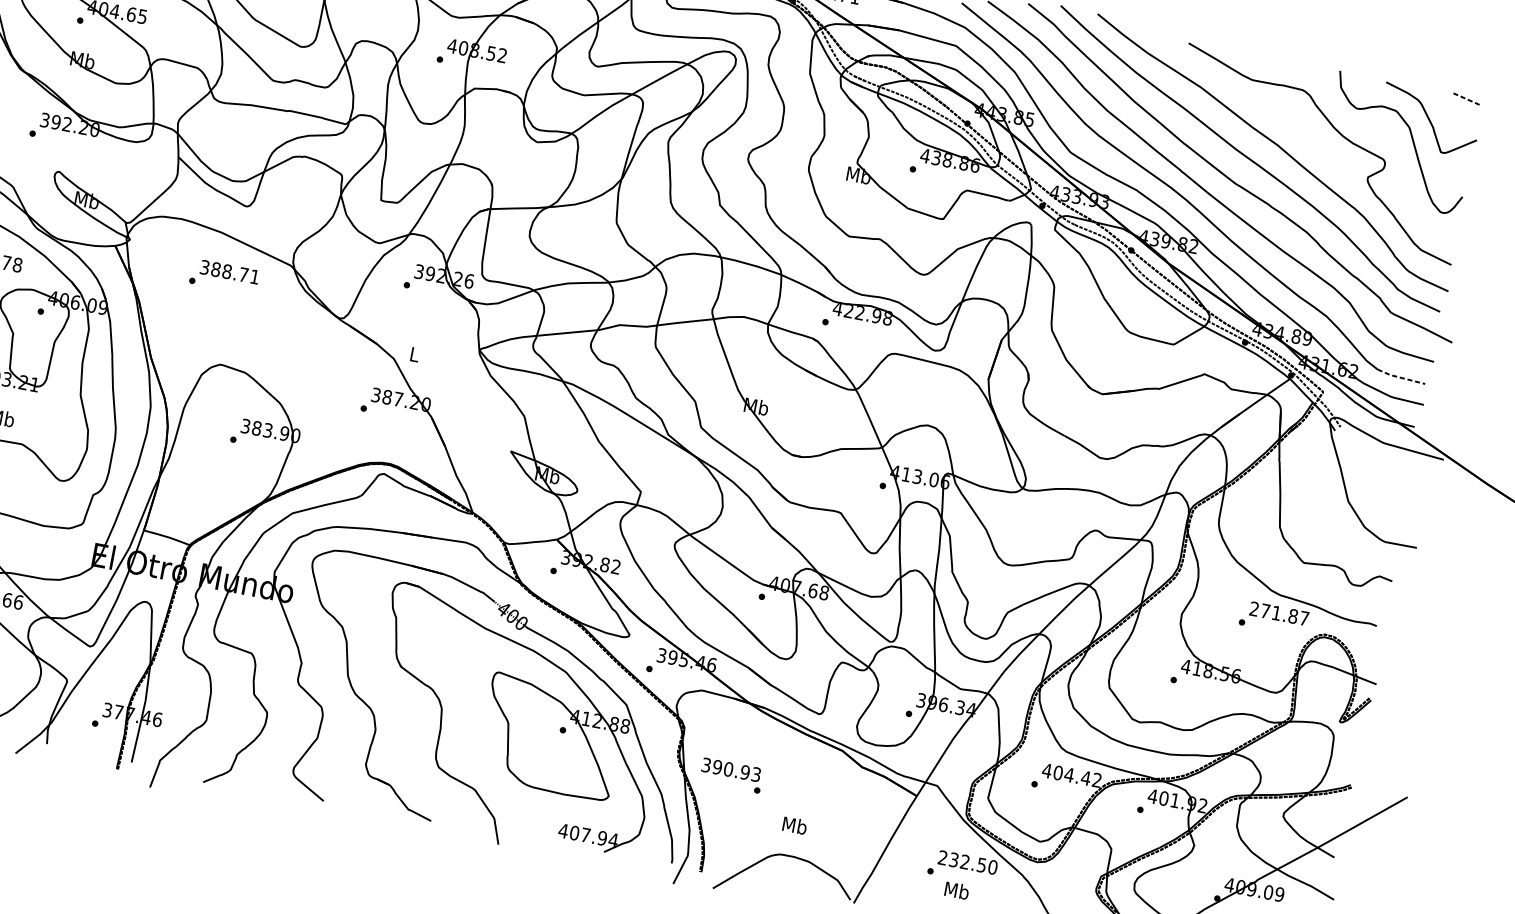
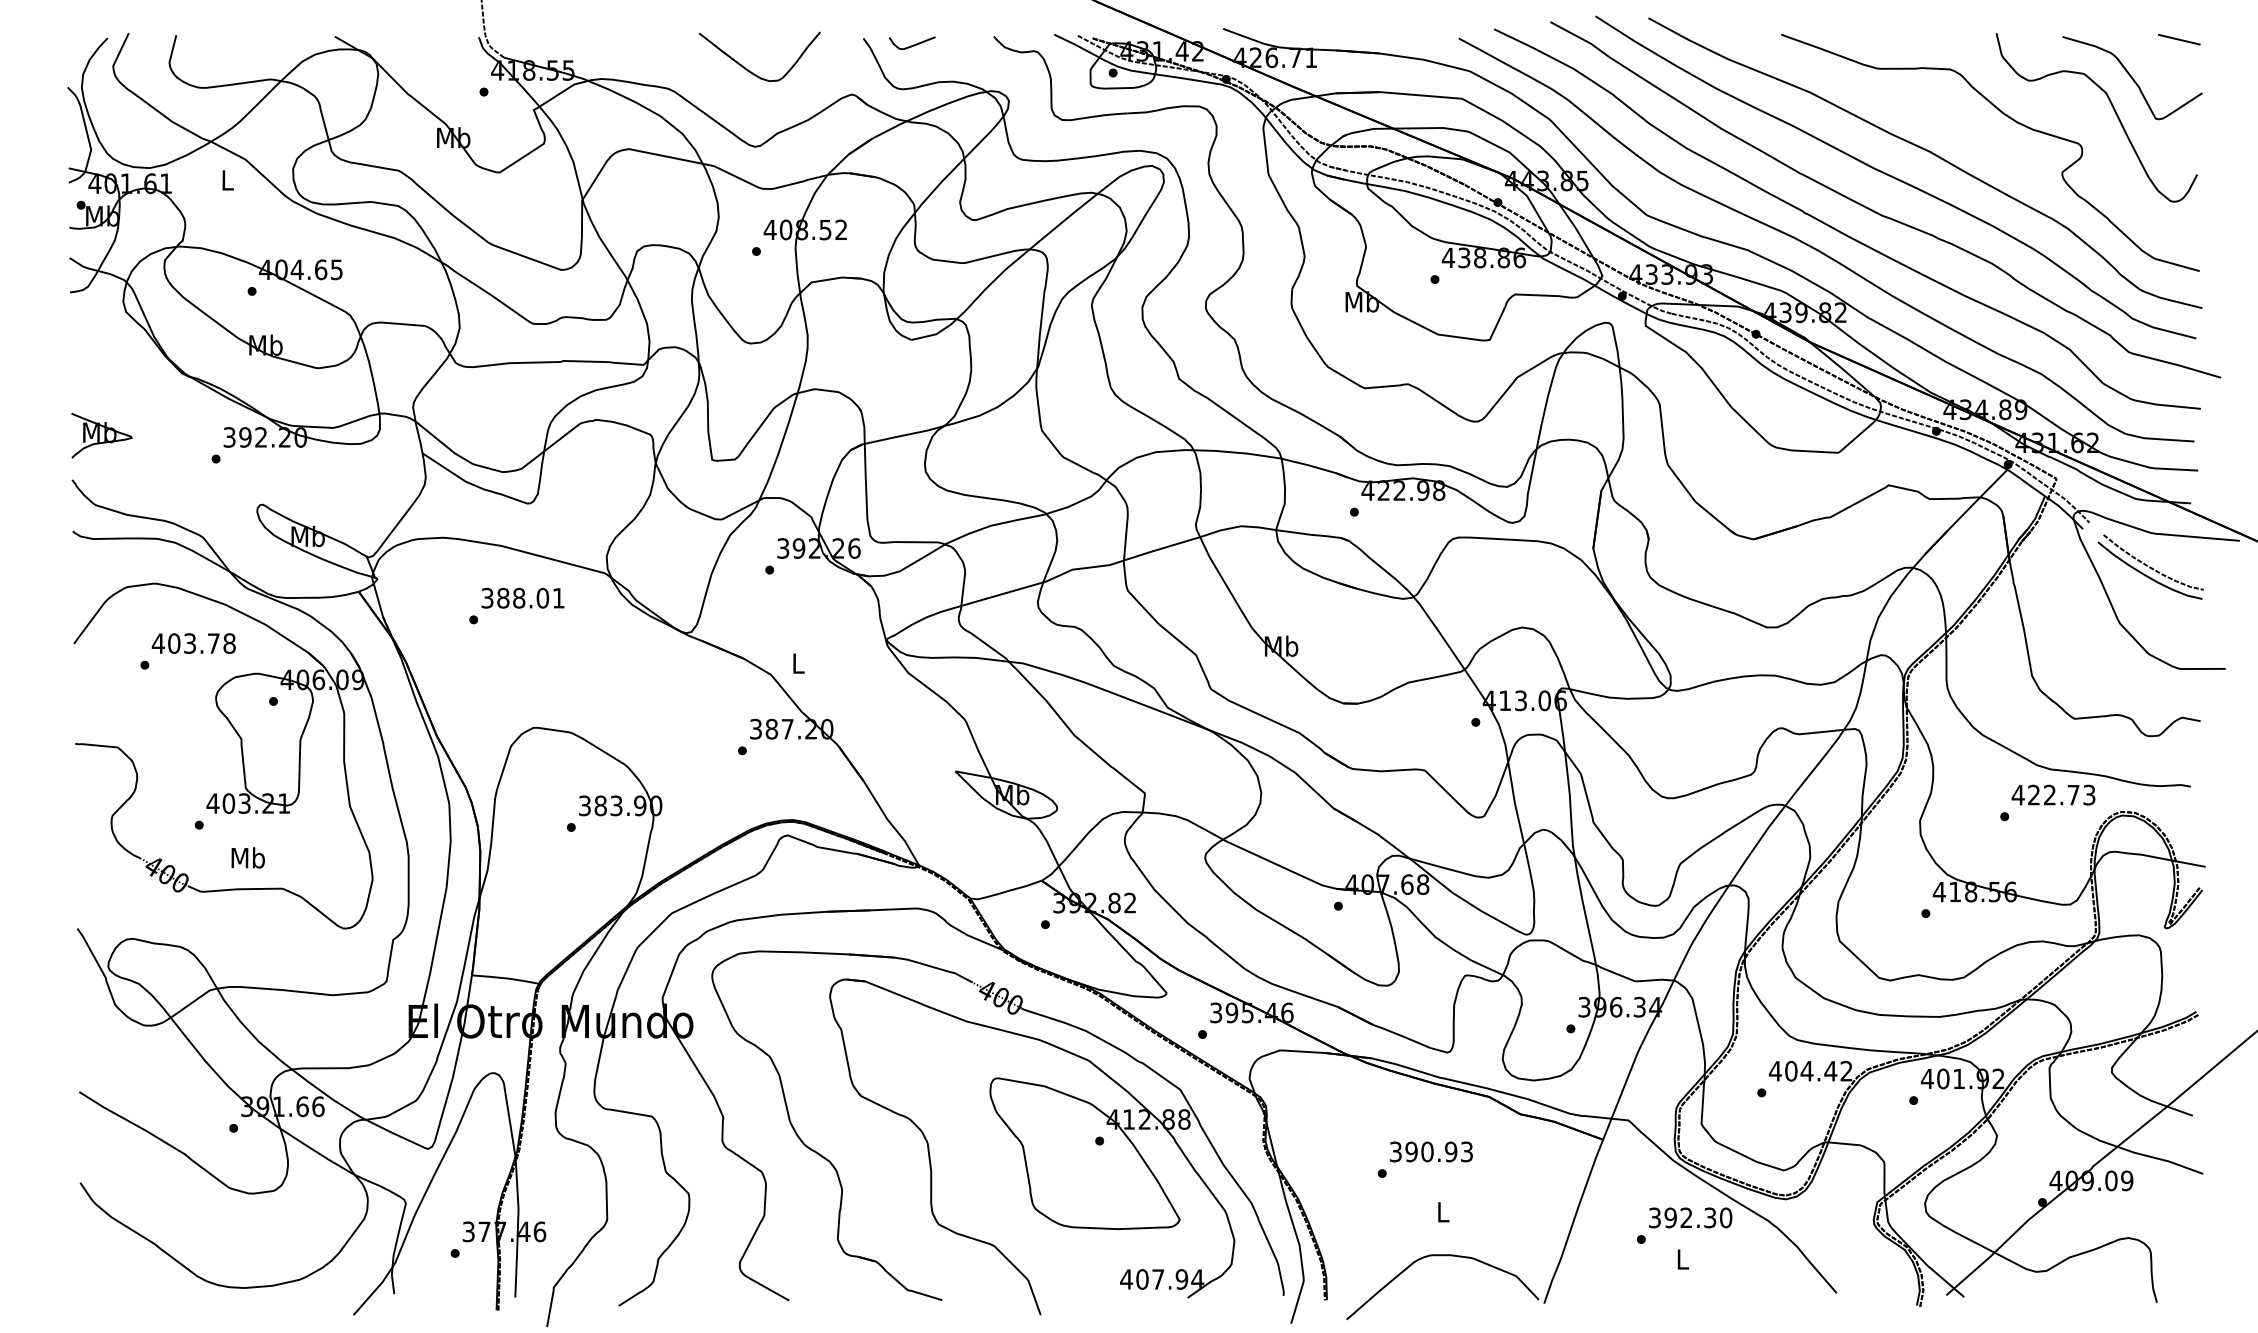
line: (1467, 99) -> (2179, 39), dashed -> solid
text: (243, 274) -> (542, 597), 388.71 -> 388.01
line: (1400, 377) -> (2159, 439), dashed -> solid
part: (1377, 465) -> (2150, 566), added
text: (1279, 613) -> (2053, 794), 271.87 -> 422.73
text: (730, 769) -> (1430, 1151), moved
text: (794, 825) -> (1442, 1211), Mb -> L
text: (962, 861) -> (1682, 1217), 232.50 -> 392.30
text: (956, 890) -> (1682, 1258), Mb -> L

